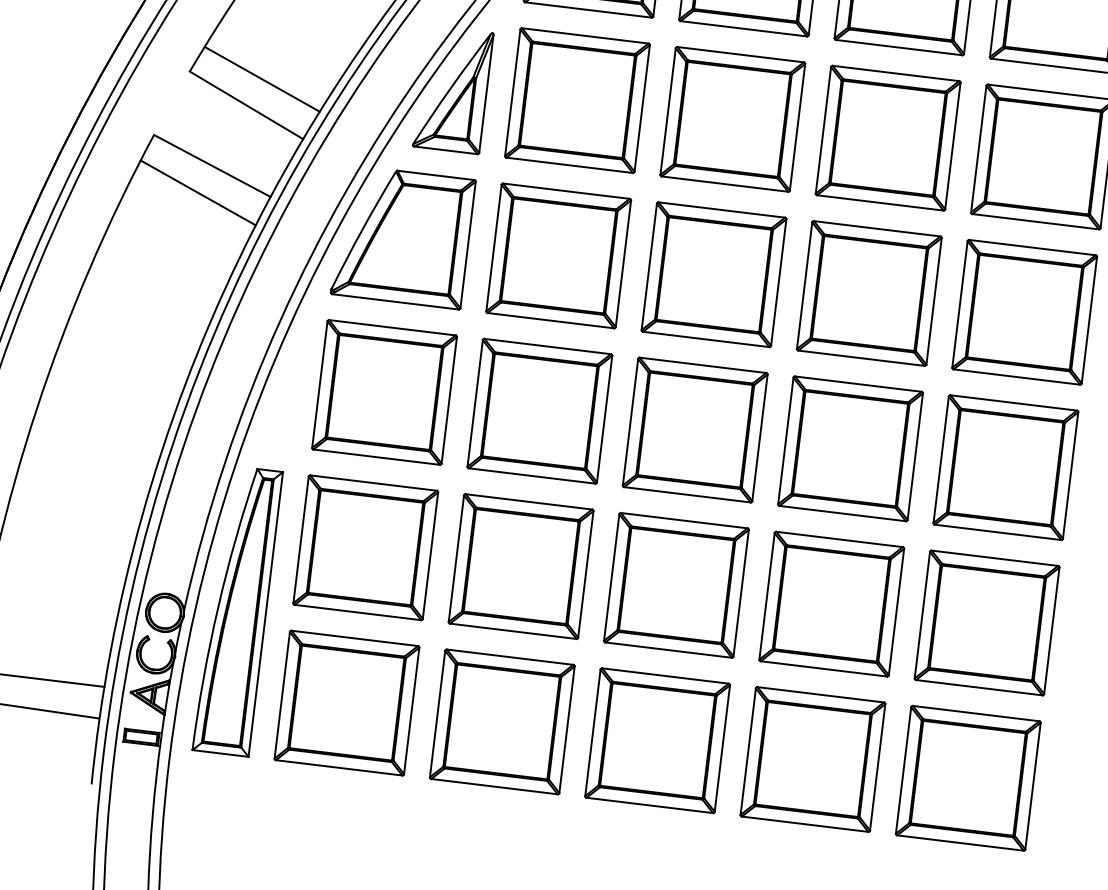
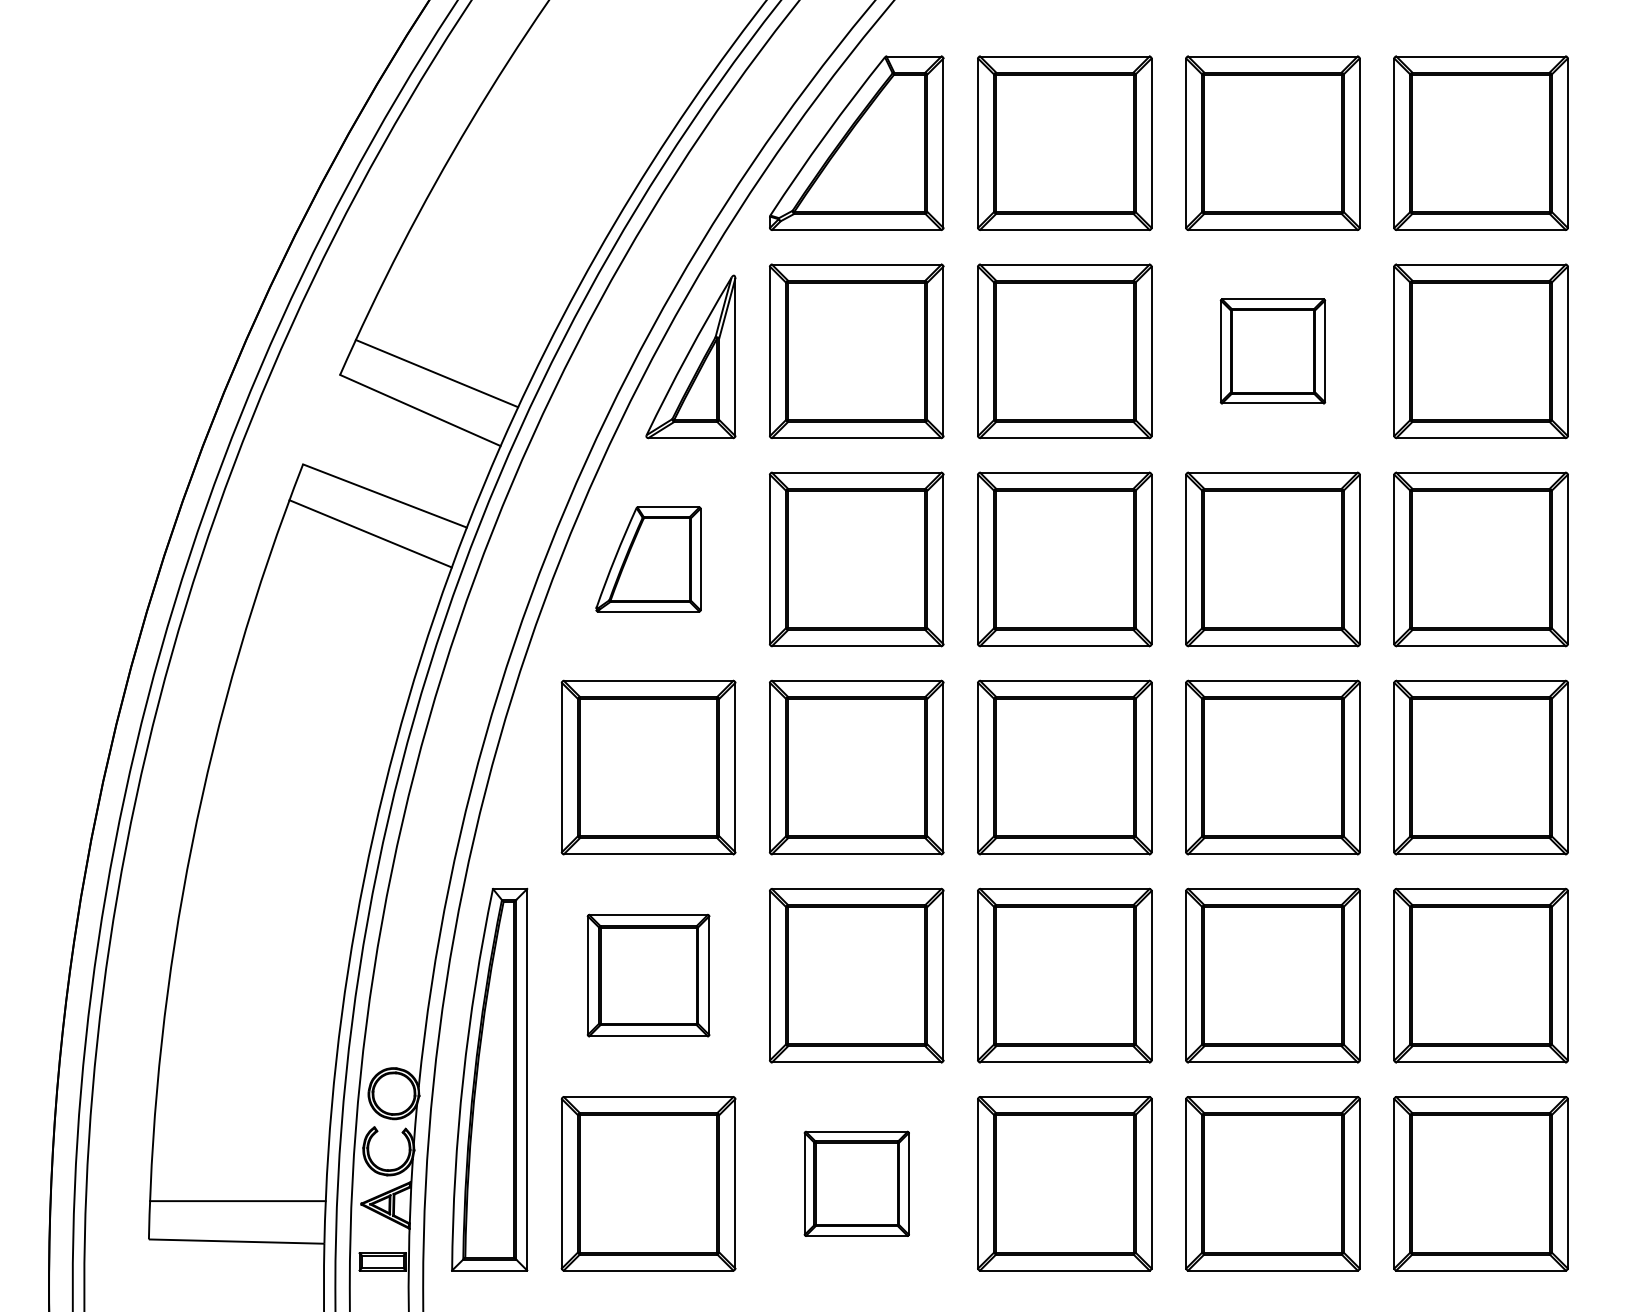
part: (887, 138) -> (1272, 351), size x0.6
part: (403, 237) -> (648, 559), size x0.6
part: (365, 547) -> (648, 975), size x0.7
part: (502, 721) -> (856, 1183), size x0.6

